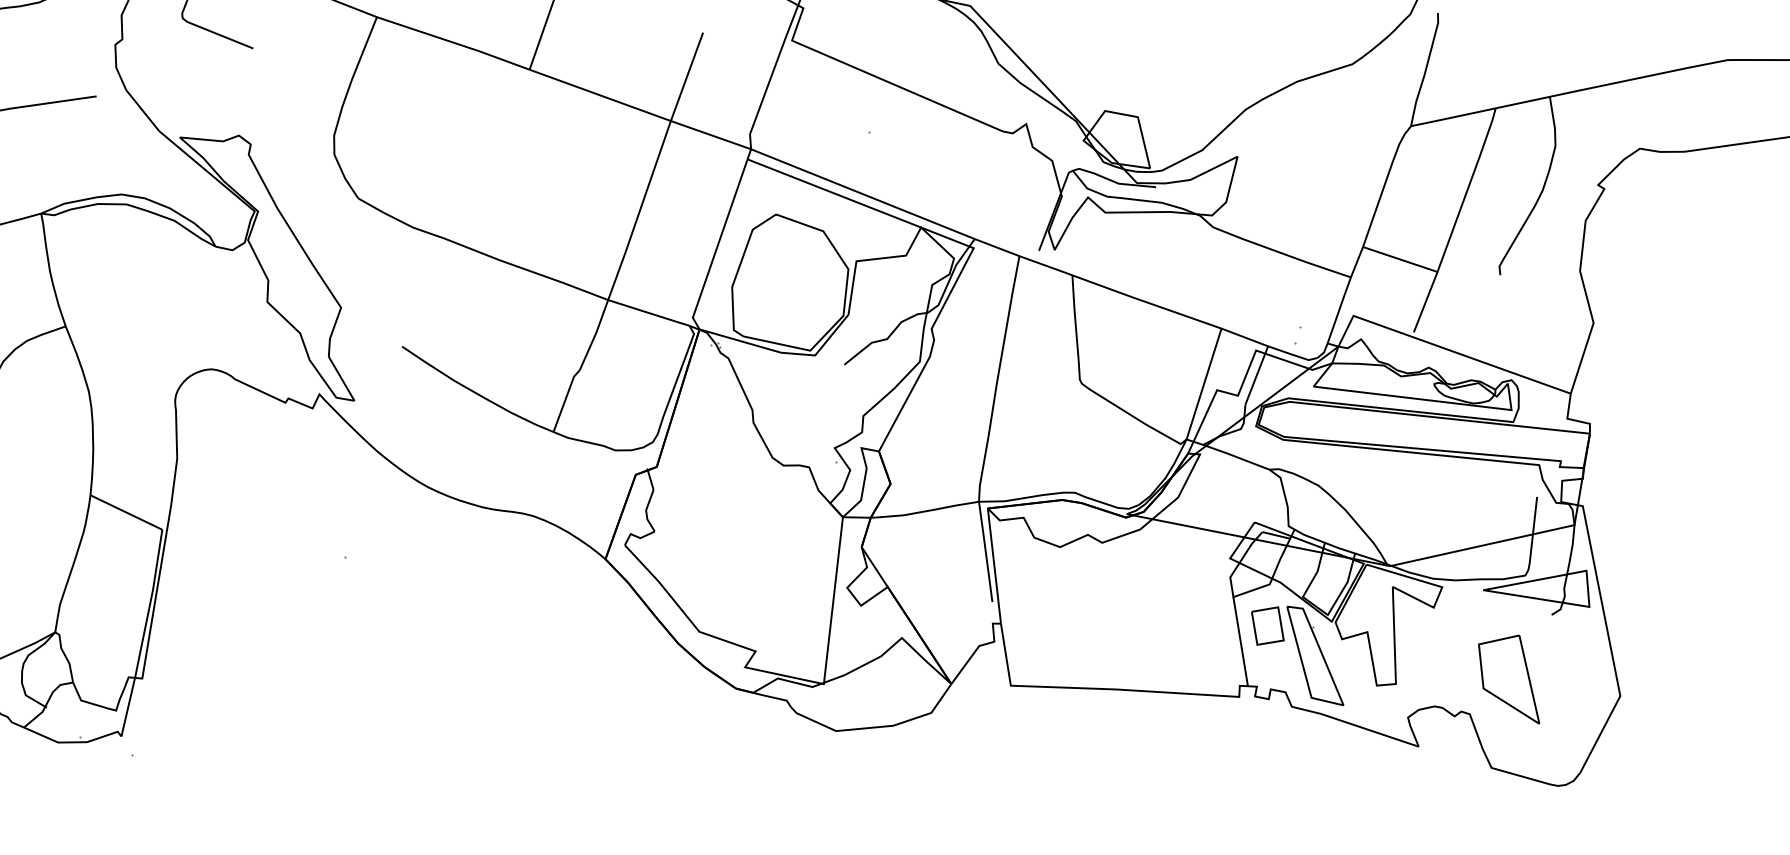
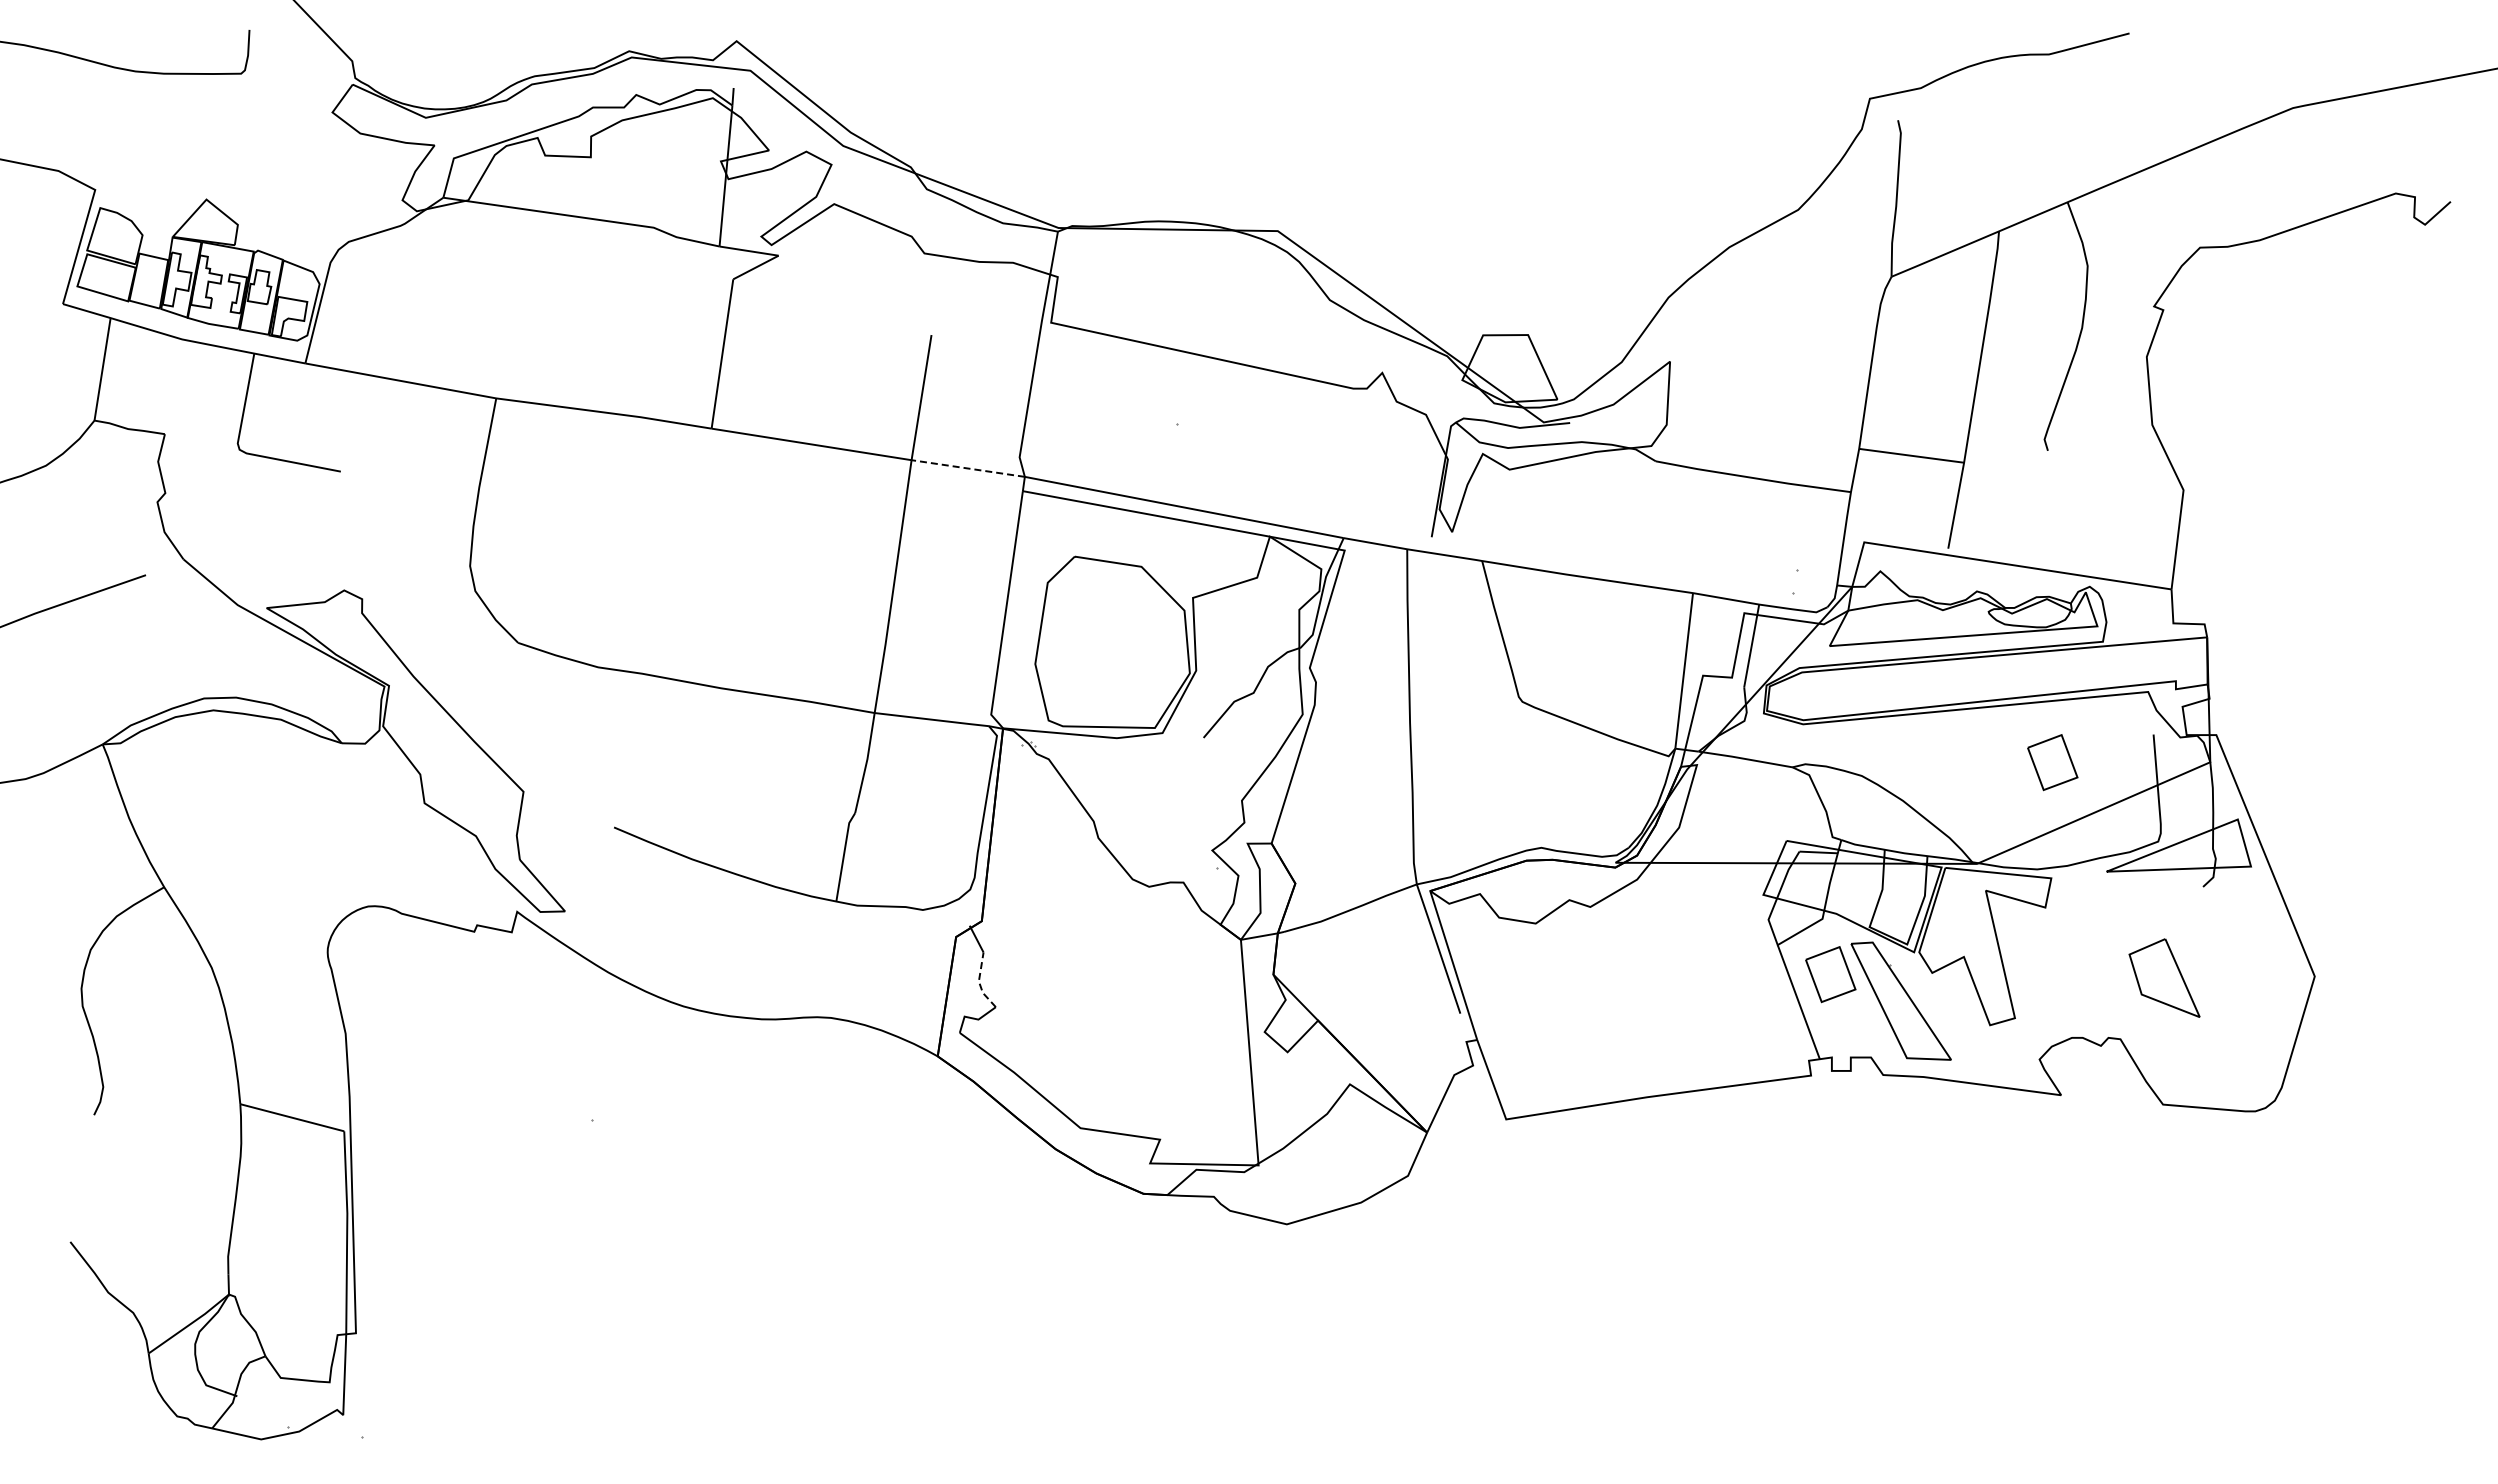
line: (710, 135) -> (967, 468), solid -> dashed
part: (1459, 502) -> (2052, 762), added
line: (646, 511) -> (979, 982), solid -> dashed
part: (1510, 675) -> (2164, 977), size x0.7

